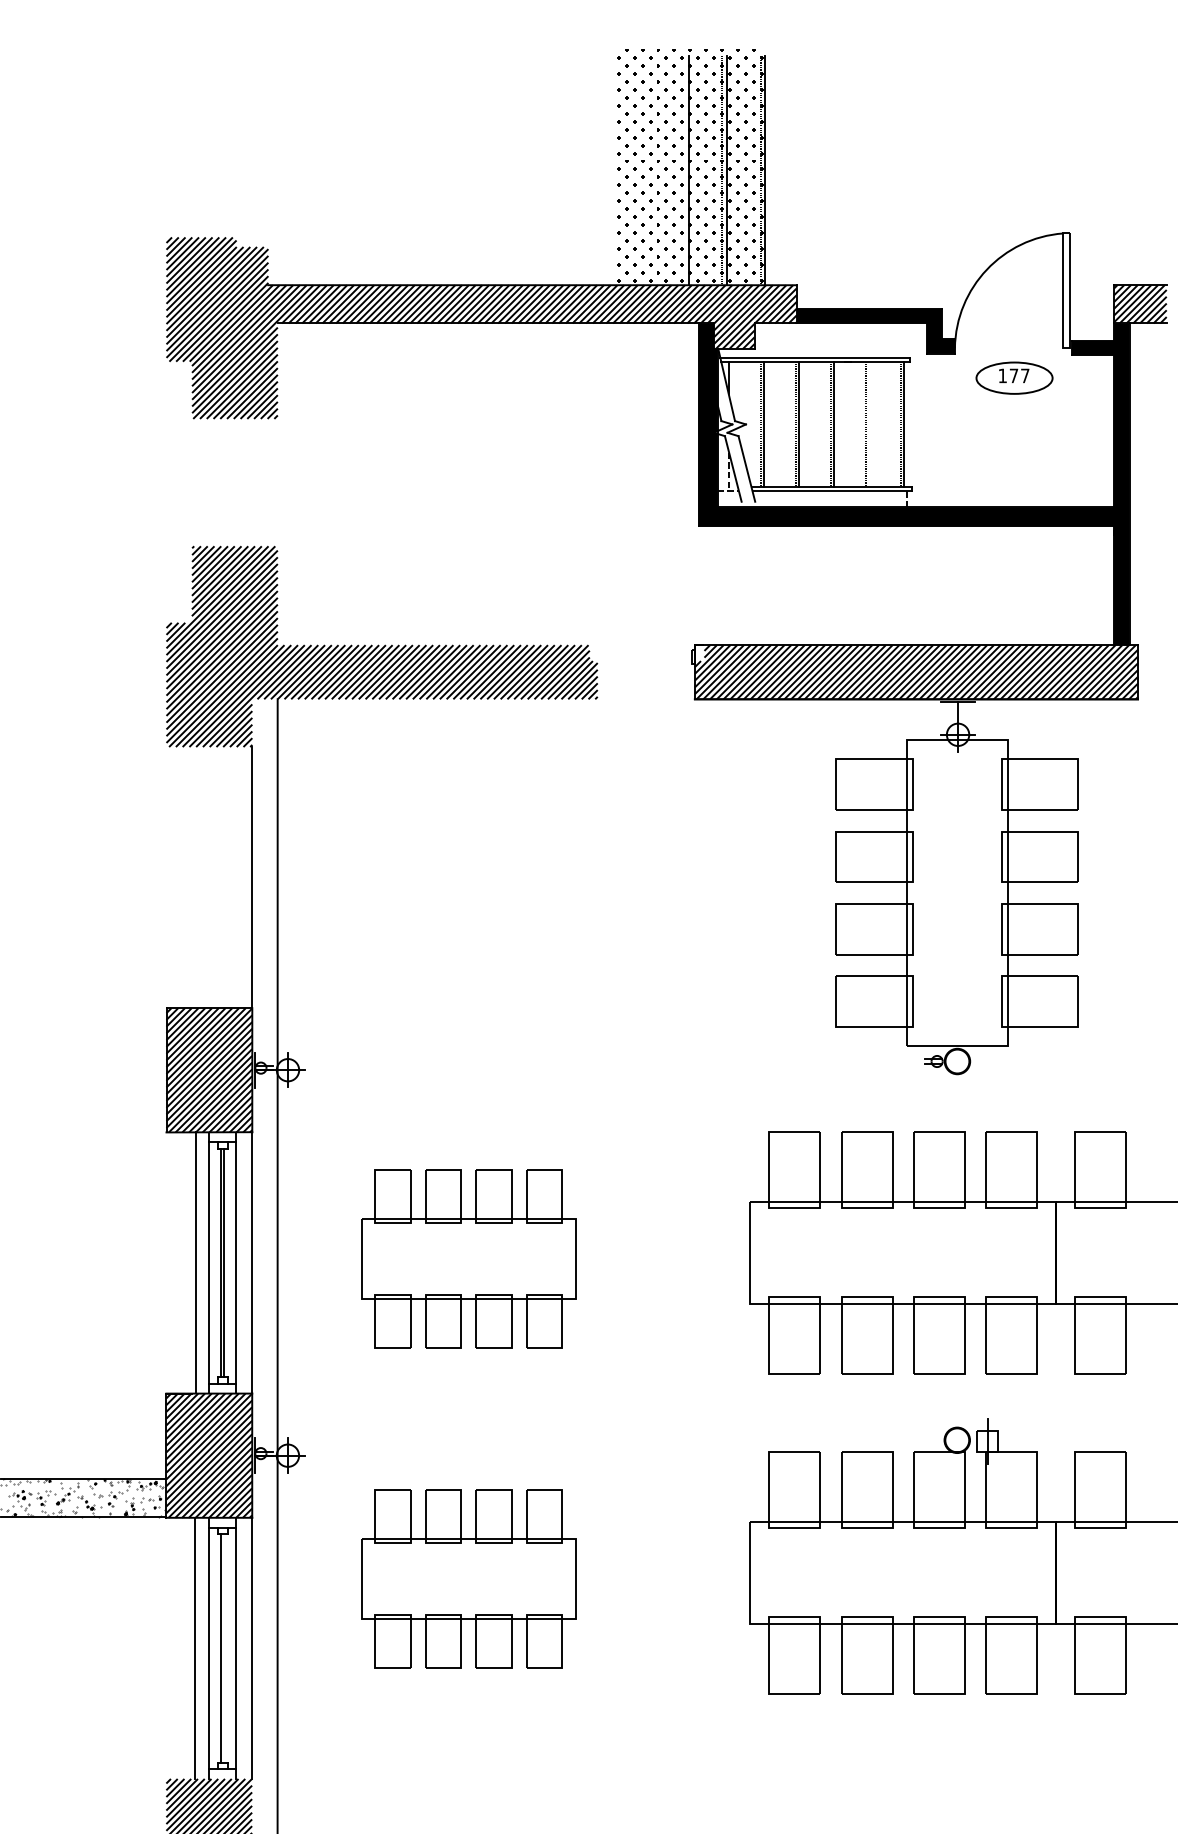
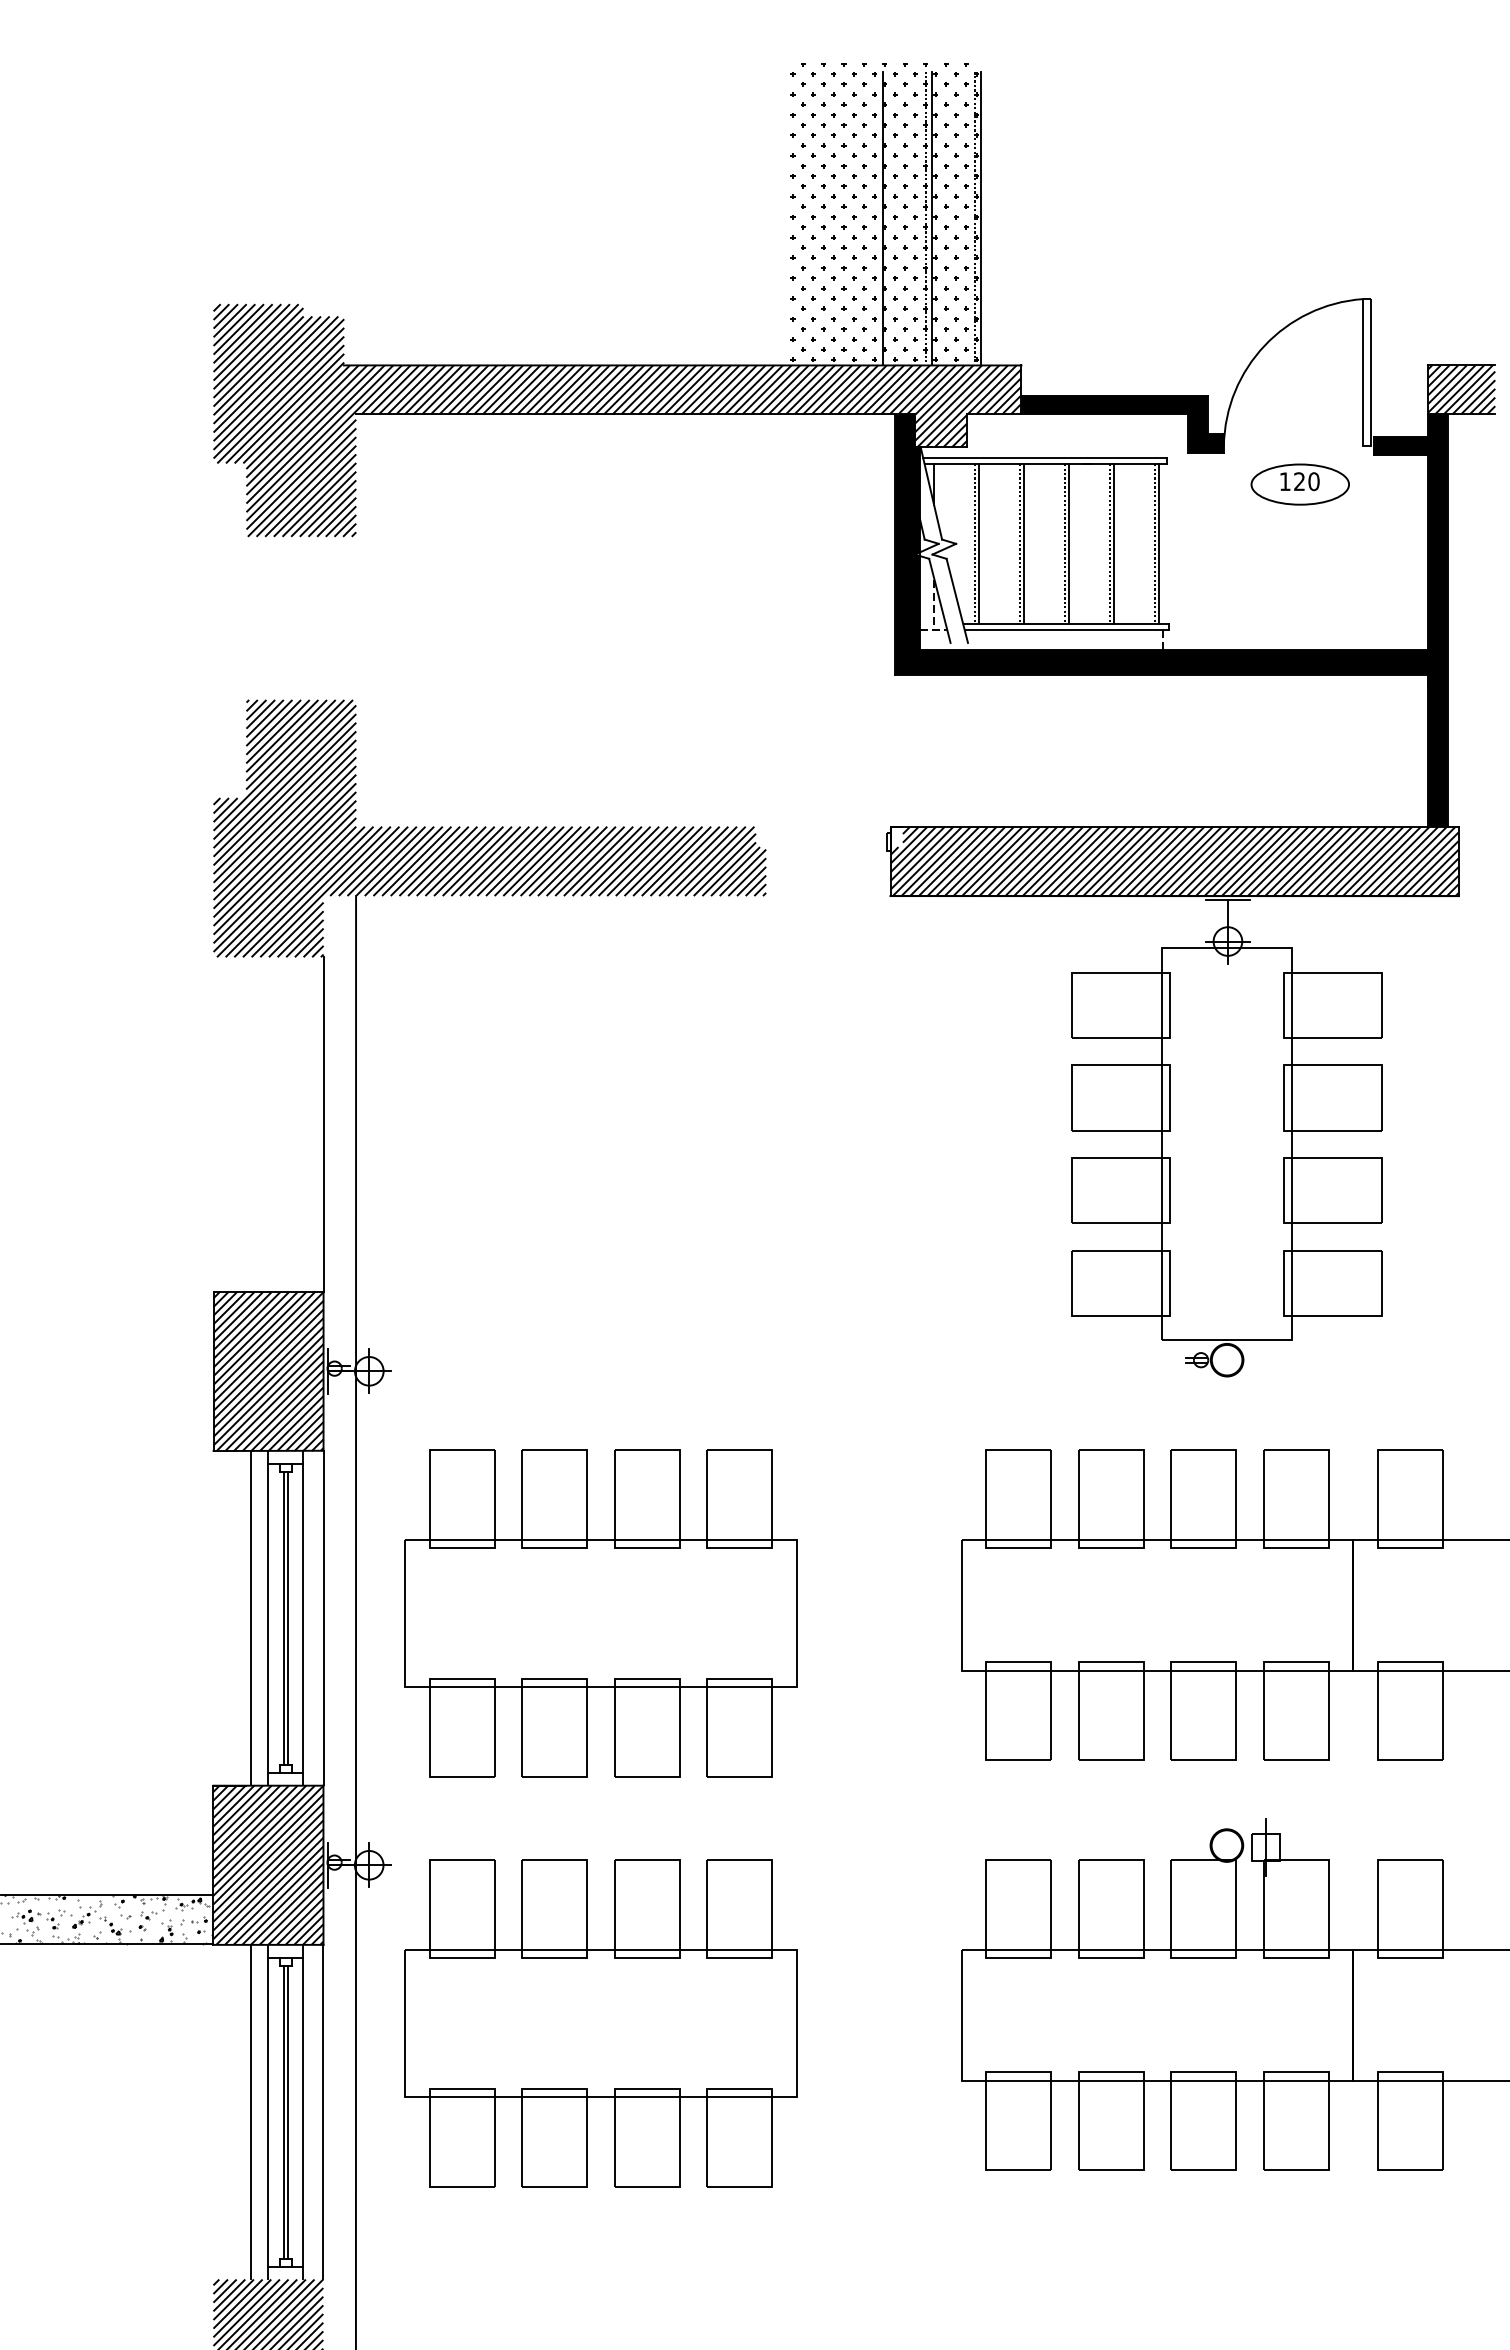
text: (1019, 375) -> (1306, 481), 177 -> 120
line: (868, 424) -> (1113, 543), added
part: (468, 1259) -> (600, 1613), size x1.43
part: (468, 1579) -> (600, 2023), size x1.43
line: (224, 1648) -> (287, 2112), added

